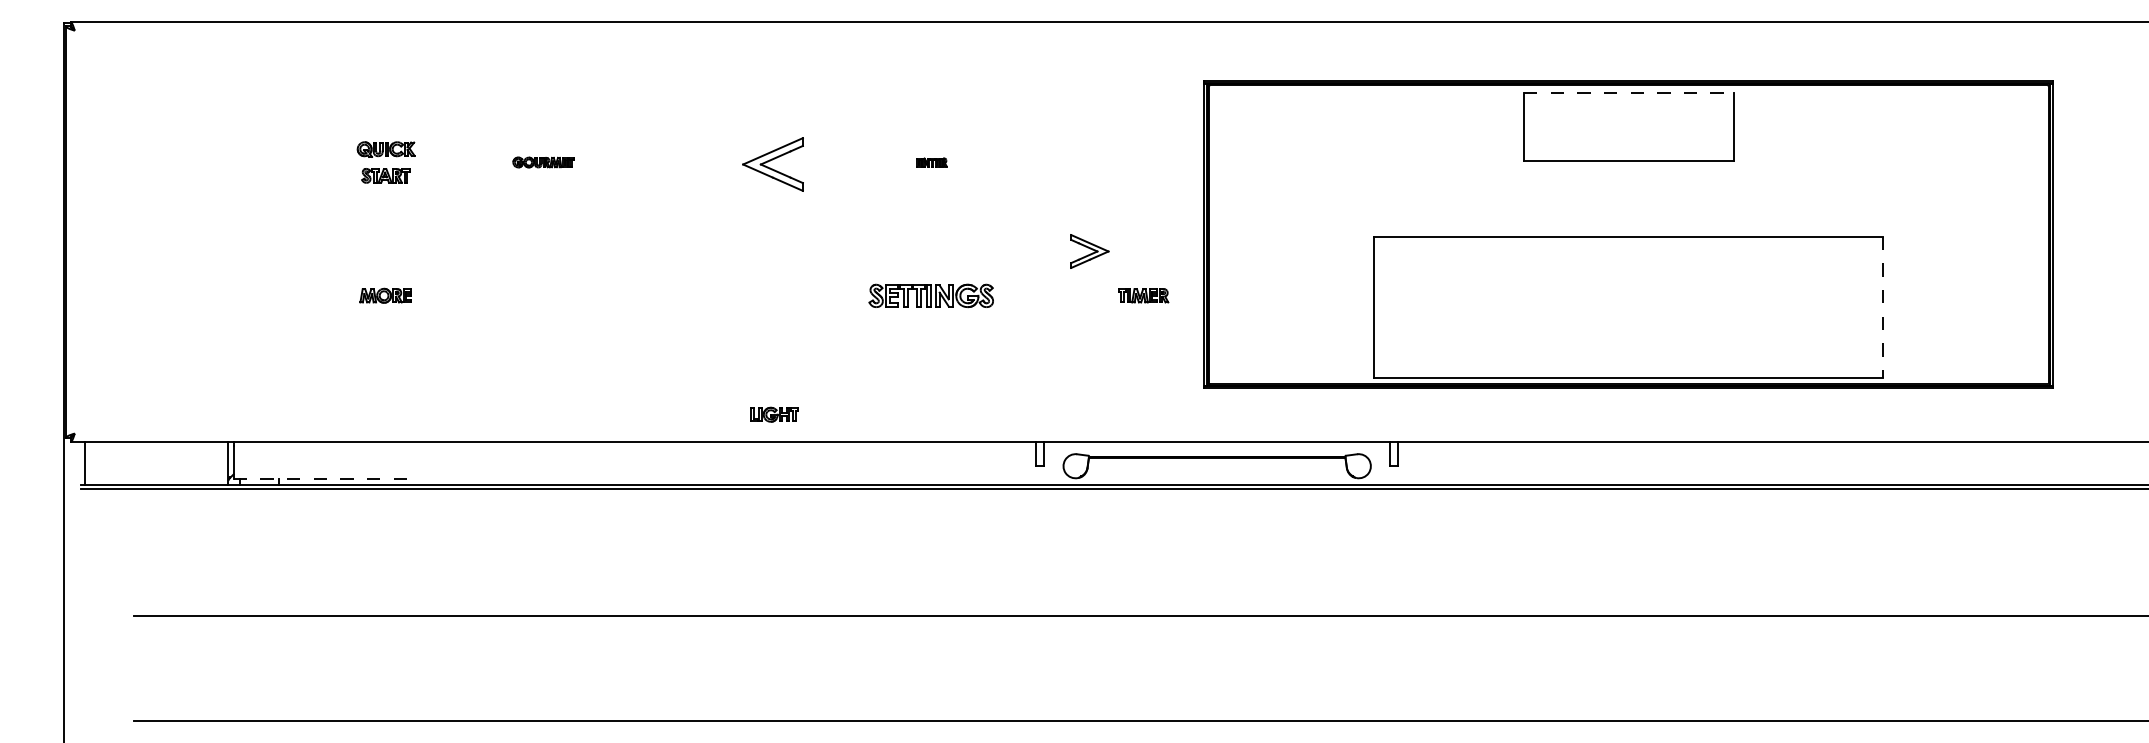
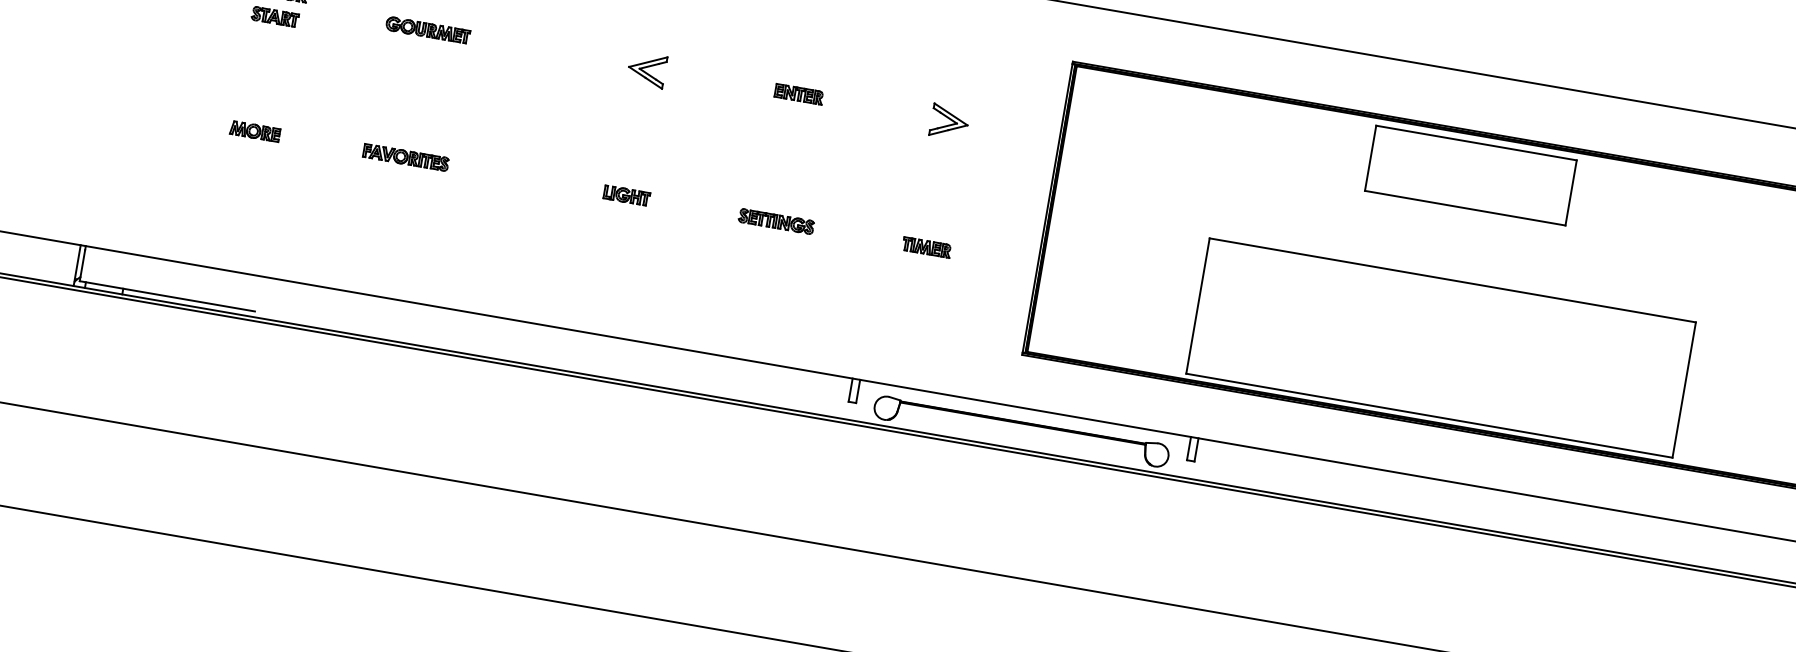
line: (1628, 93) -> (1476, 143), dashed -> solid
part: (543, 162) -> (427, 30), size x1.43
part: (931, 162) -> (798, 94), size x1.67
part: (772, 164) -> (646, 69), size x0.62
part: (1089, 251) -> (949, 122), moved
part: (543, 295) -> (406, 157), added
part: (930, 295) -> (775, 221), size x0.62
part: (1143, 295) -> (926, 247), moved
line: (1883, 307) -> (1684, 389), dashed -> solid
part: (774, 414) -> (626, 195), moved
line: (325, 478) -> (167, 296), dashed -> solid

